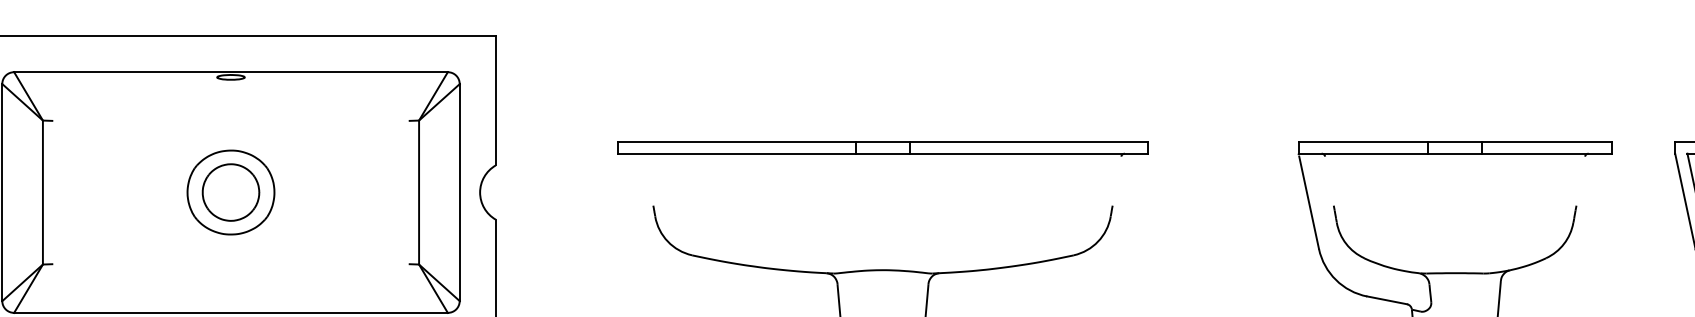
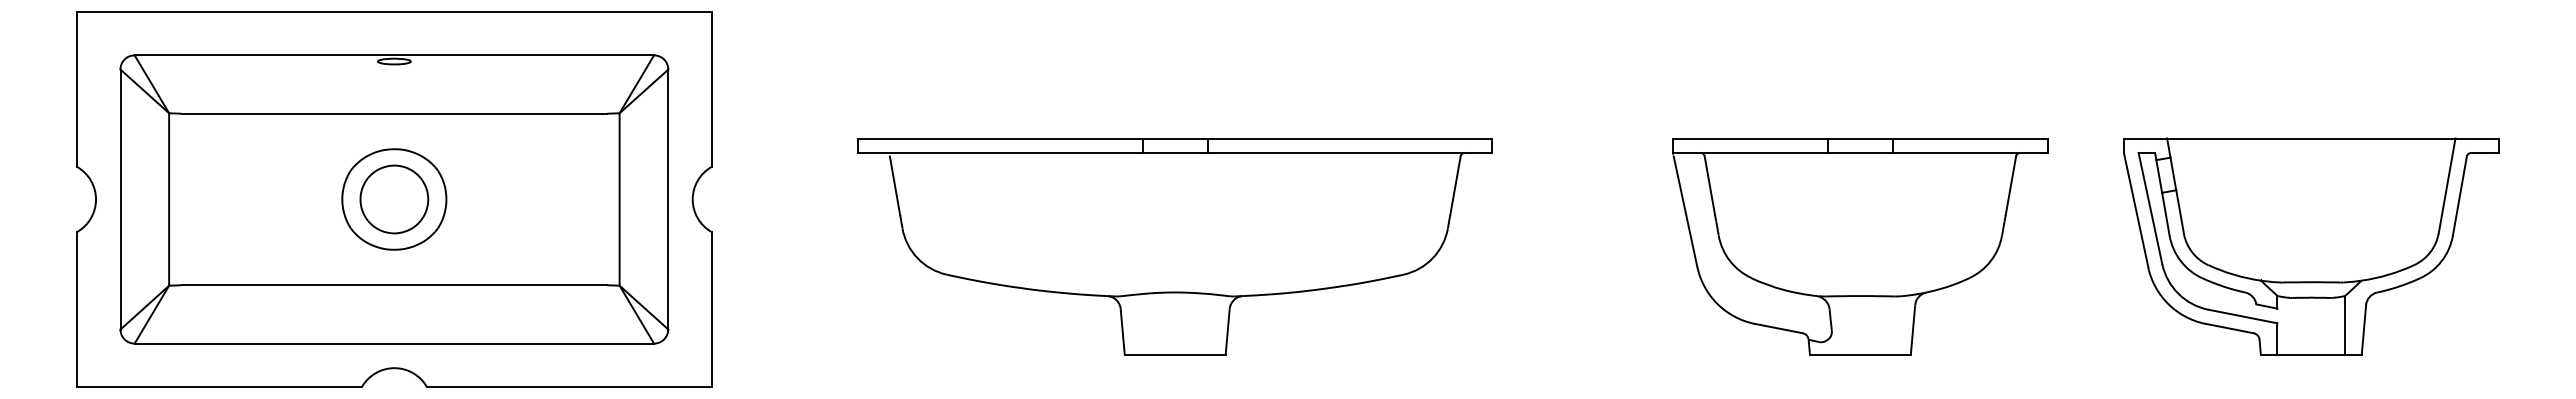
line: (231, 120) -> (394, 113), added
line: (648, 180) -> (894, 185), added
line: (1117, 180) -> (1455, 185), added
line: (1329, 180) -> (1709, 185), added
line: (1580, 180) -> (2010, 185), added
line: (231, 264) -> (394, 285), added

